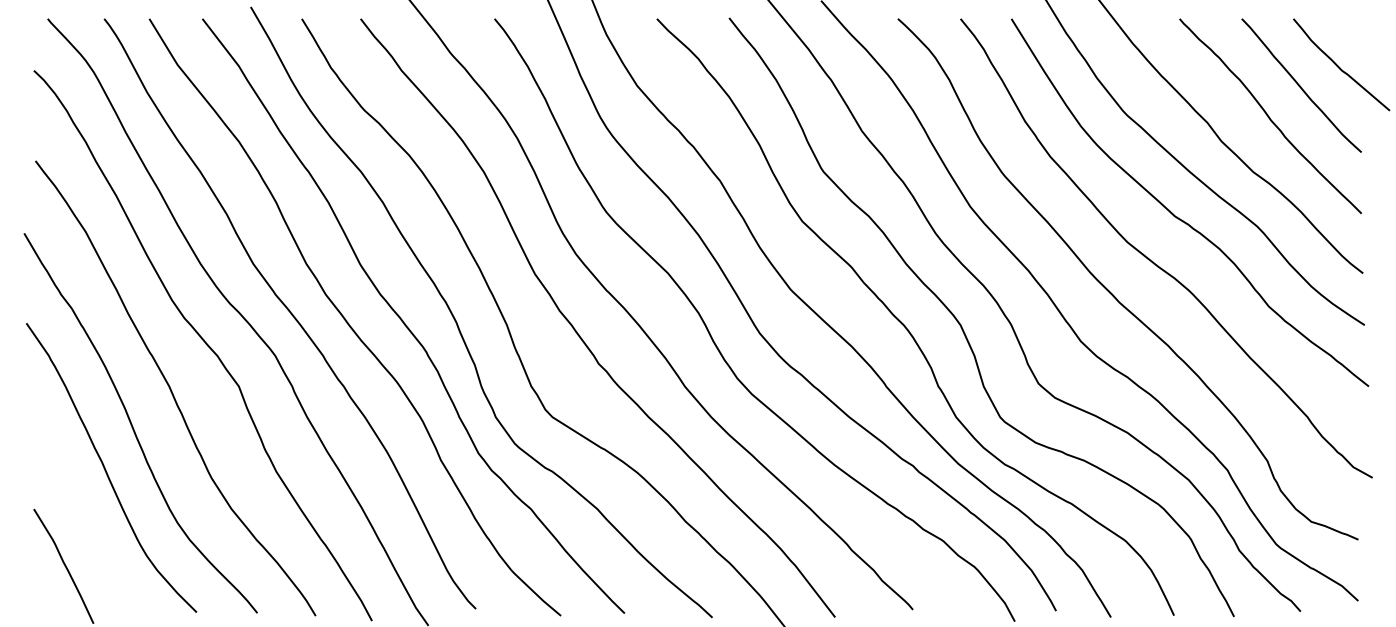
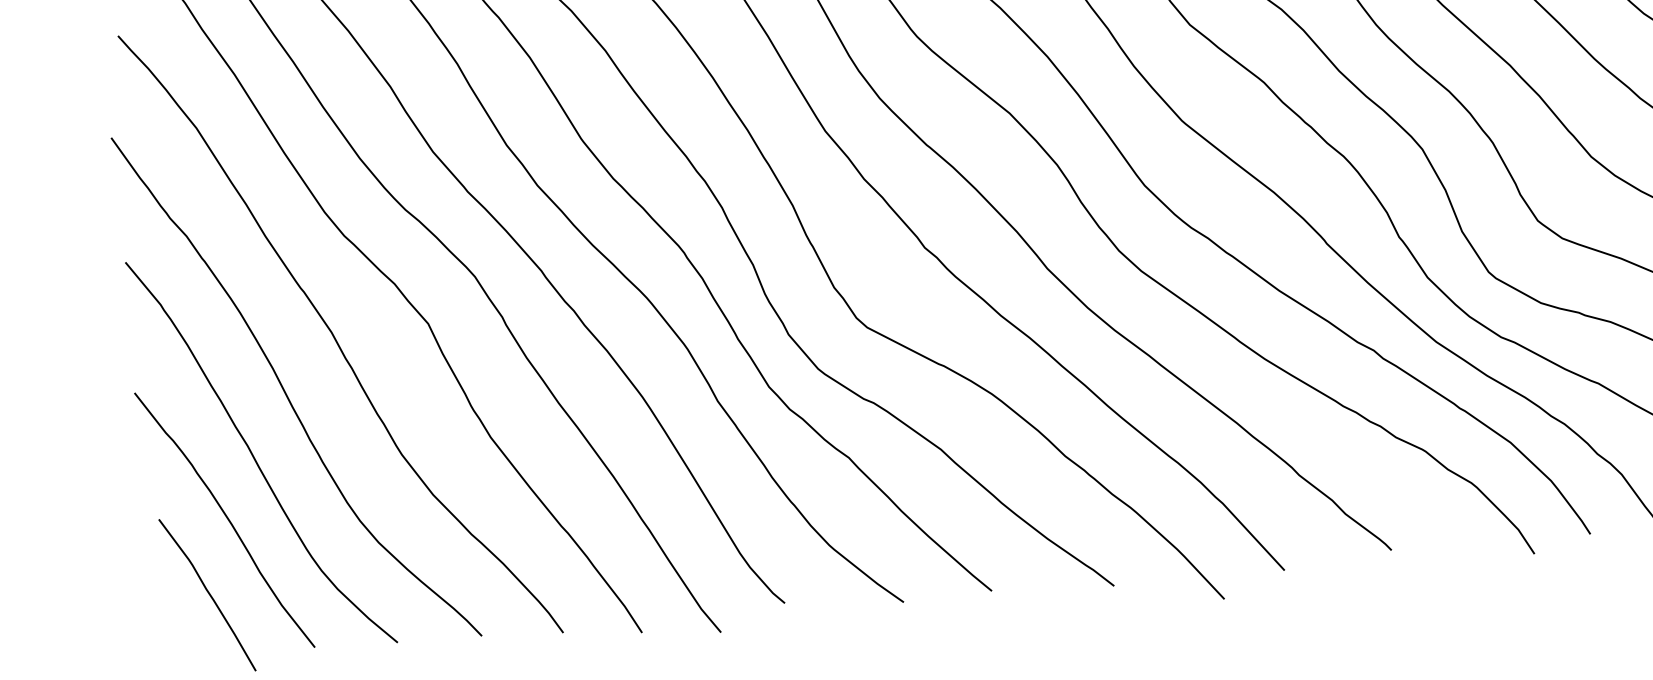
curve: (82, 513) -> (226, 519), added

